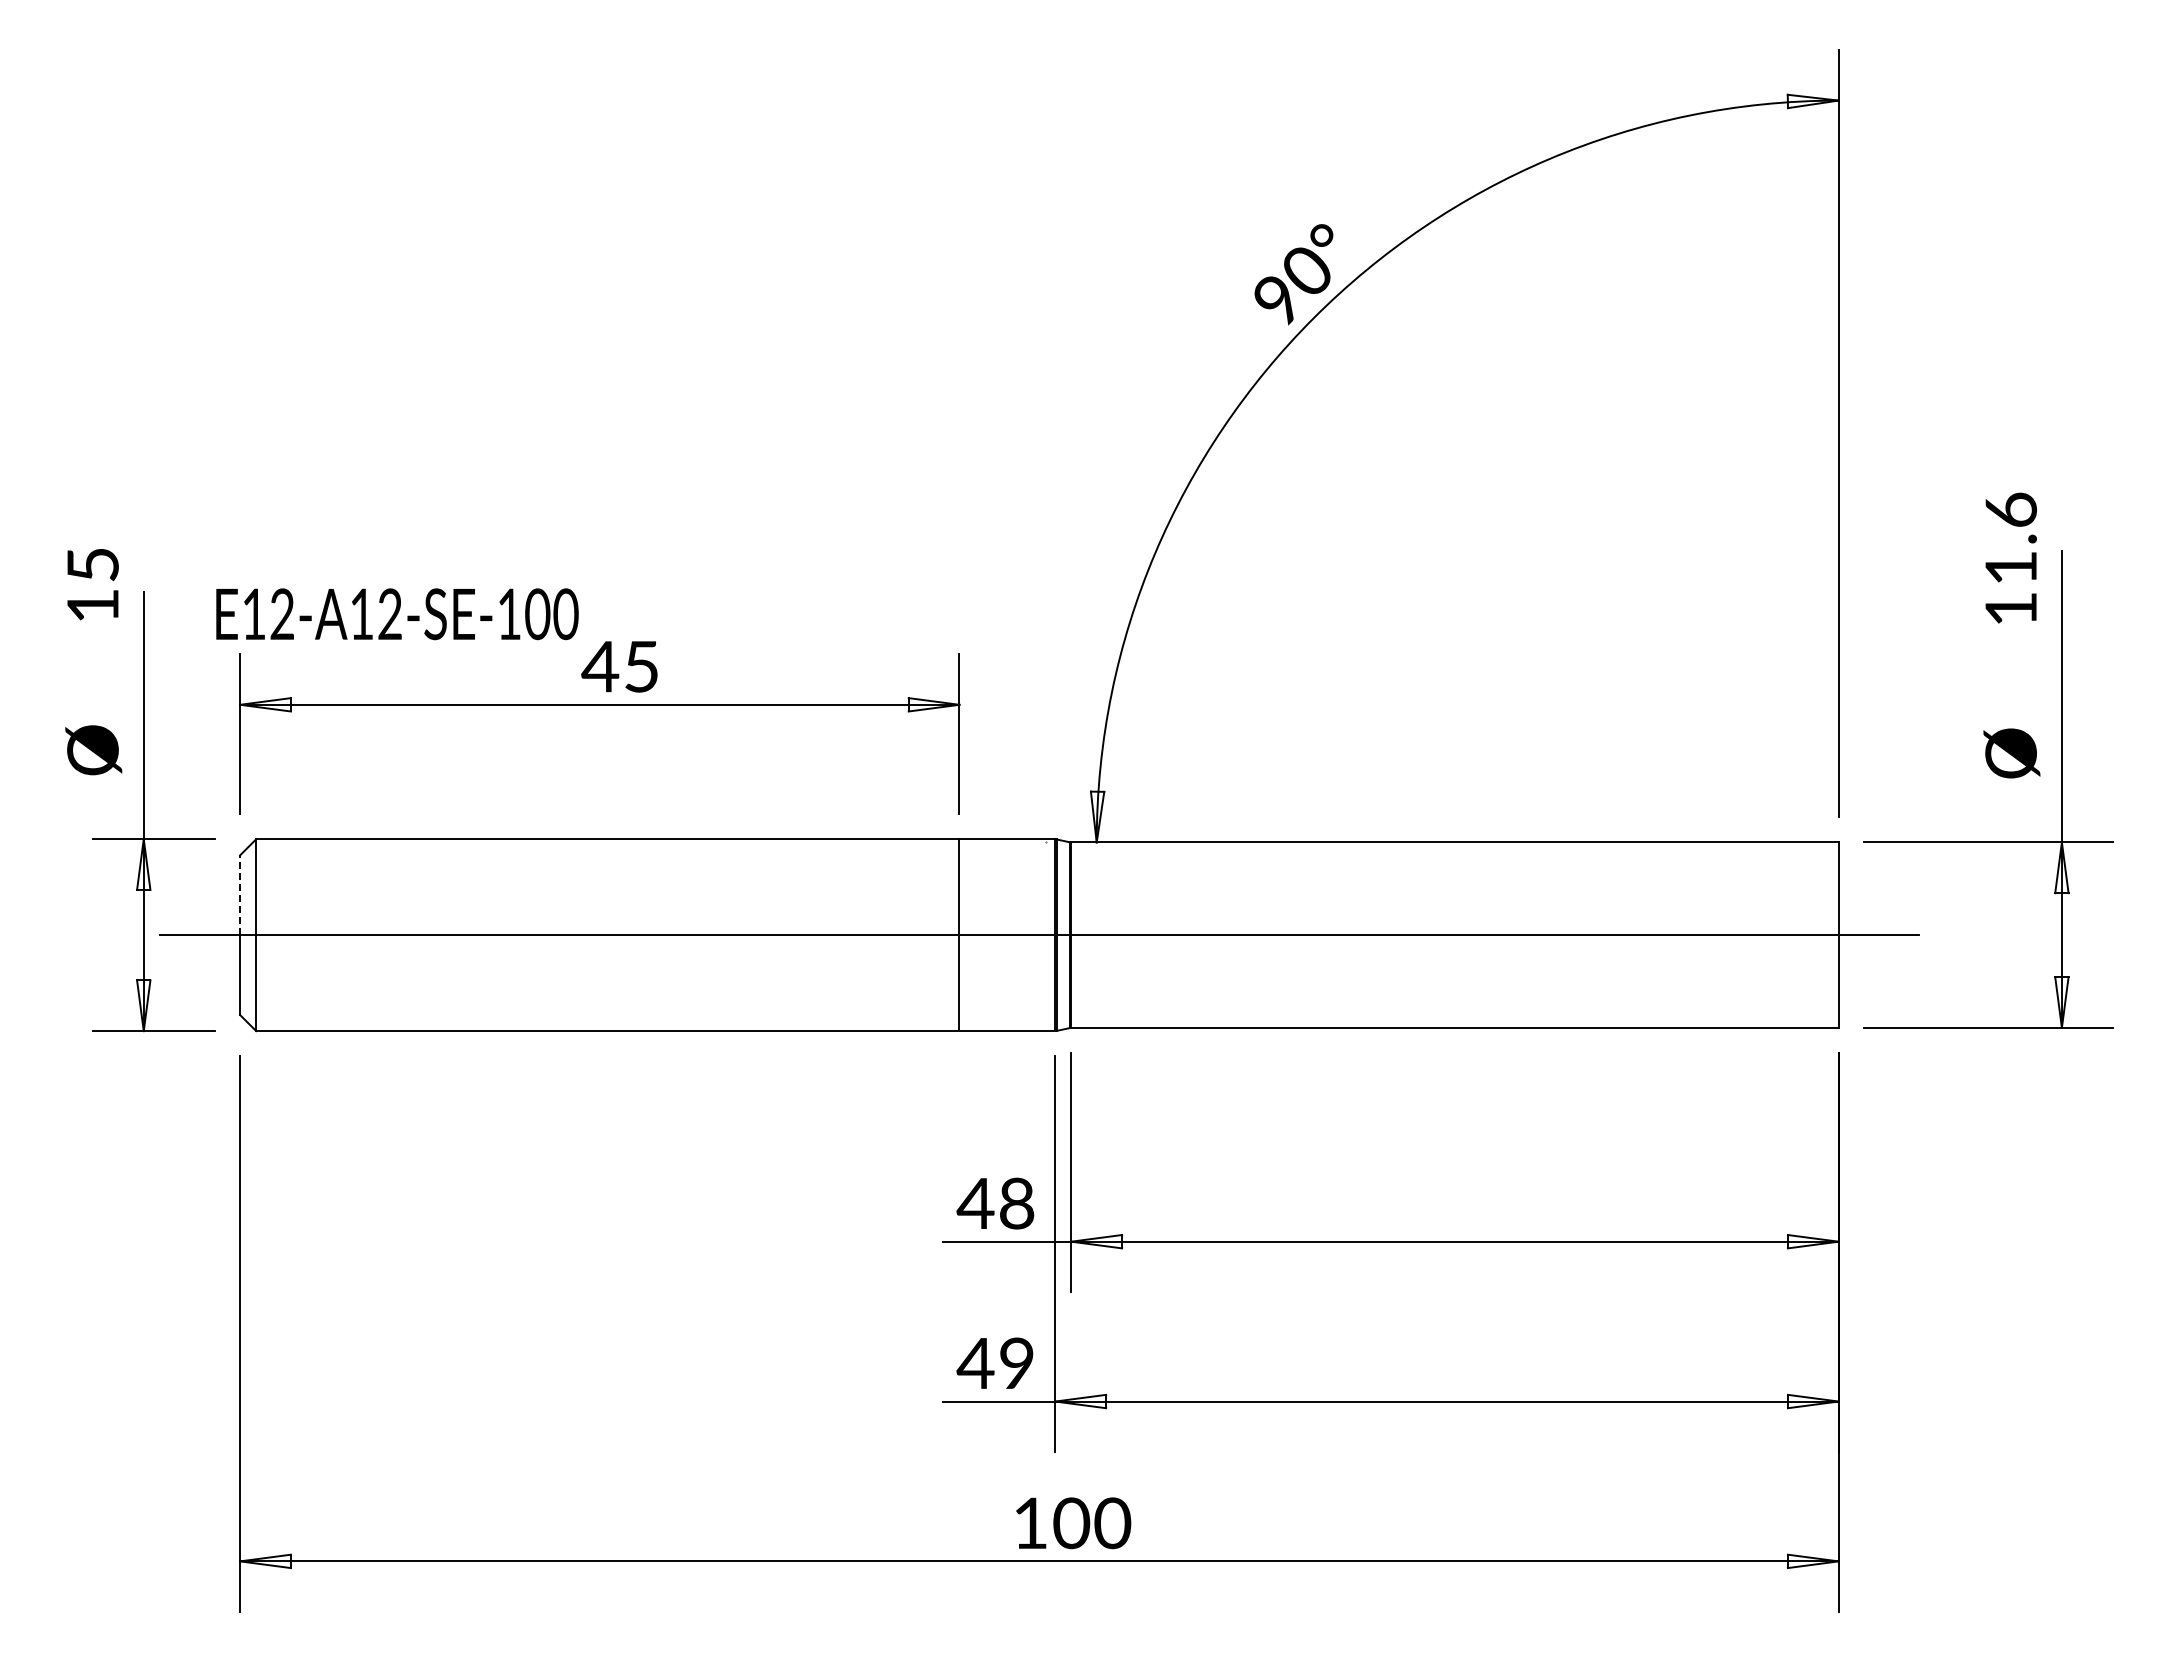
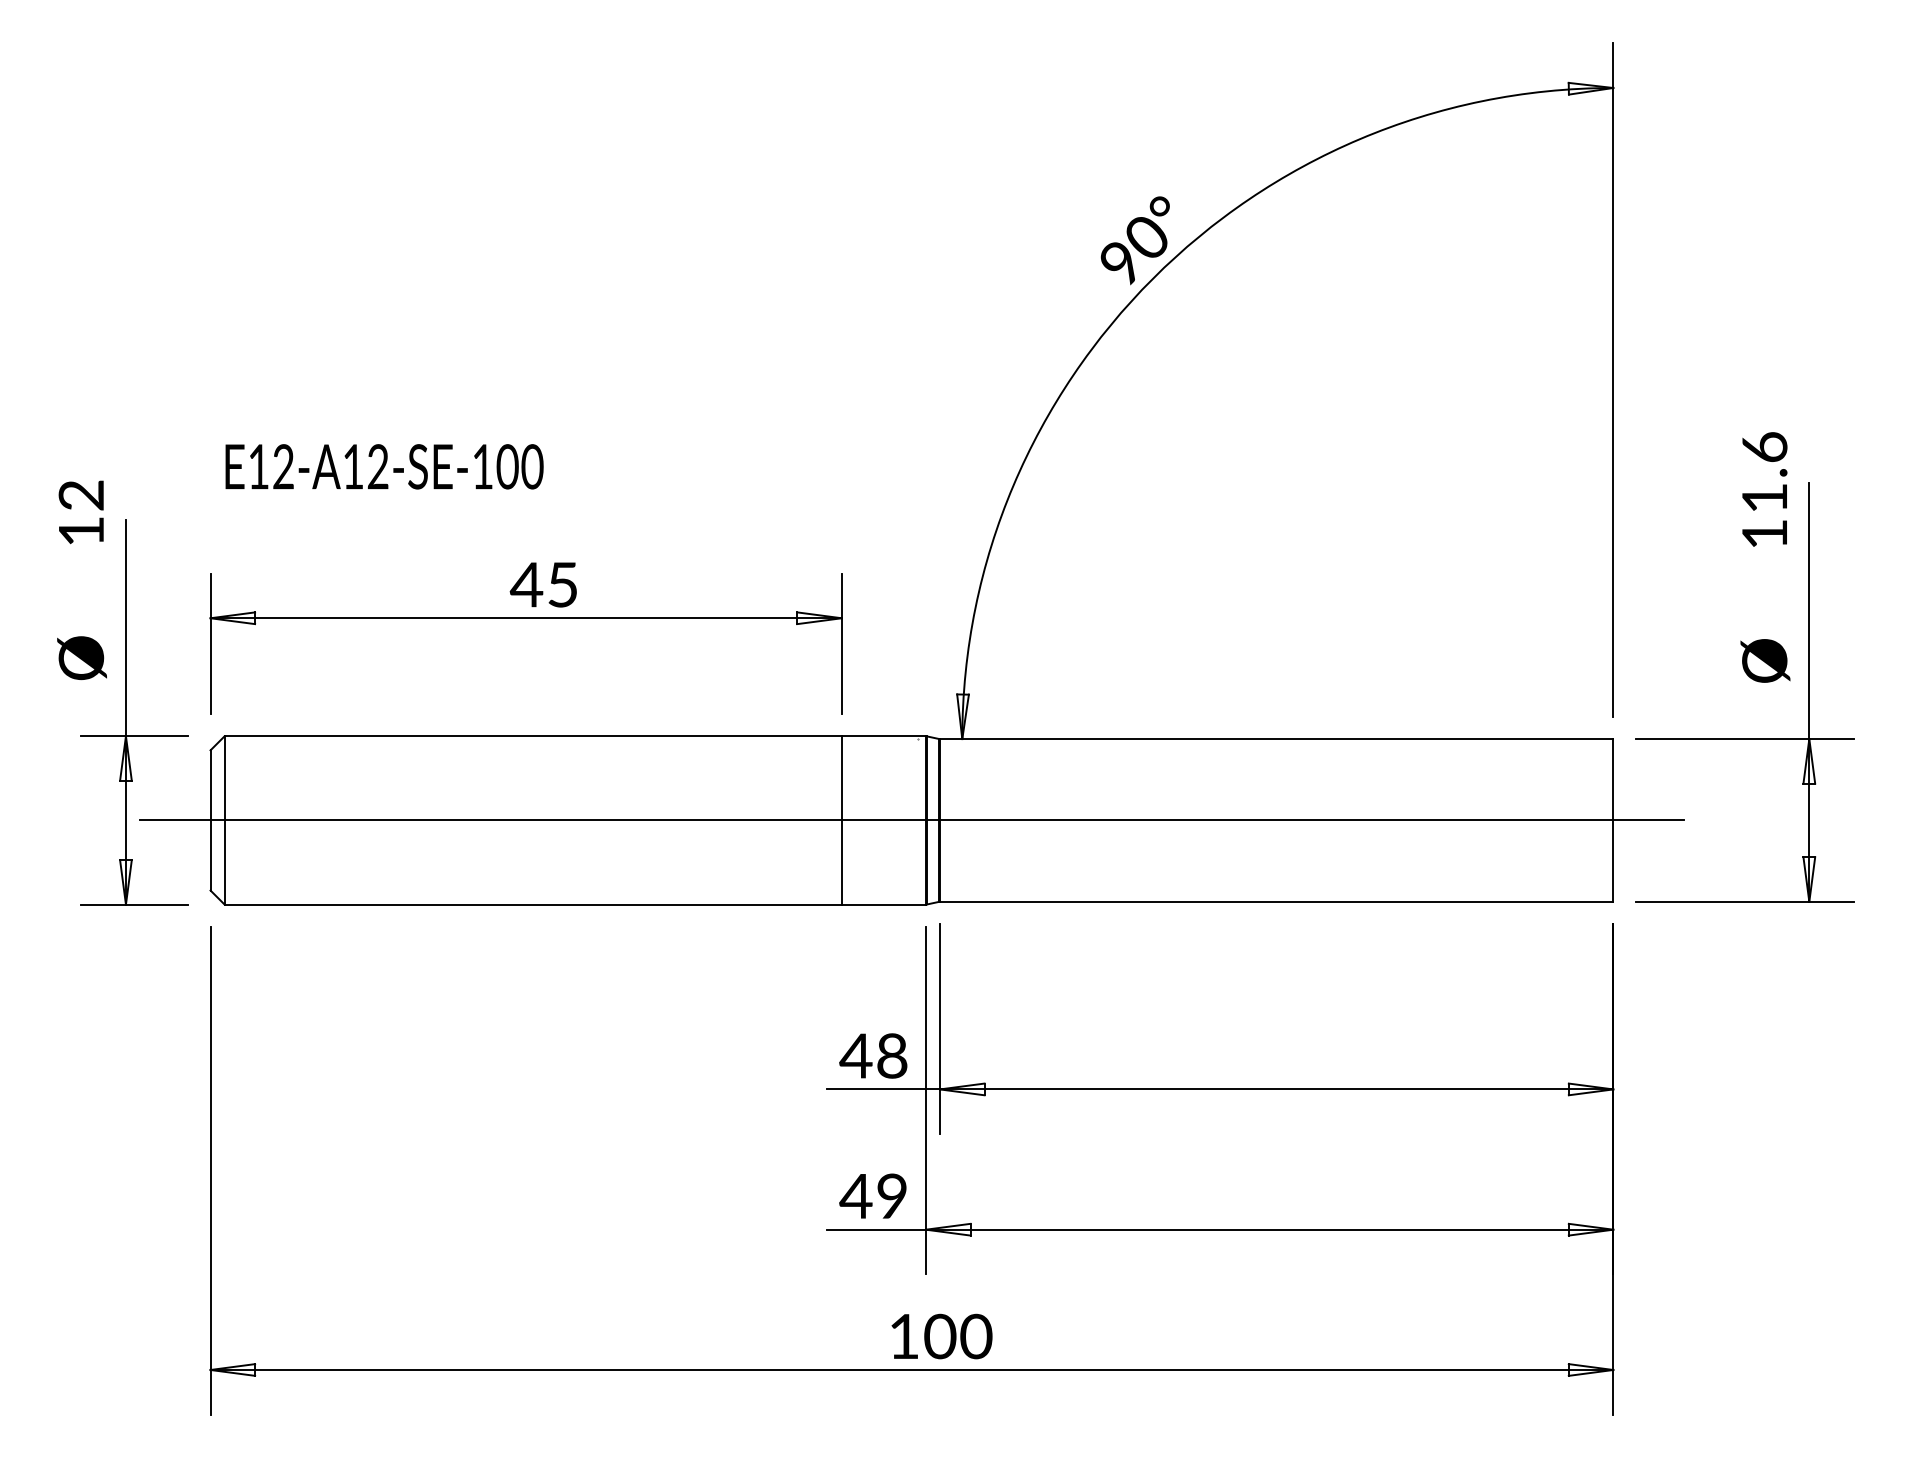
text: (92, 564) -> (80, 495), 15 -> 12
text: (397, 614) -> (384, 467), moved
line: (240, 895) -> (210, 785), dashed -> solid

